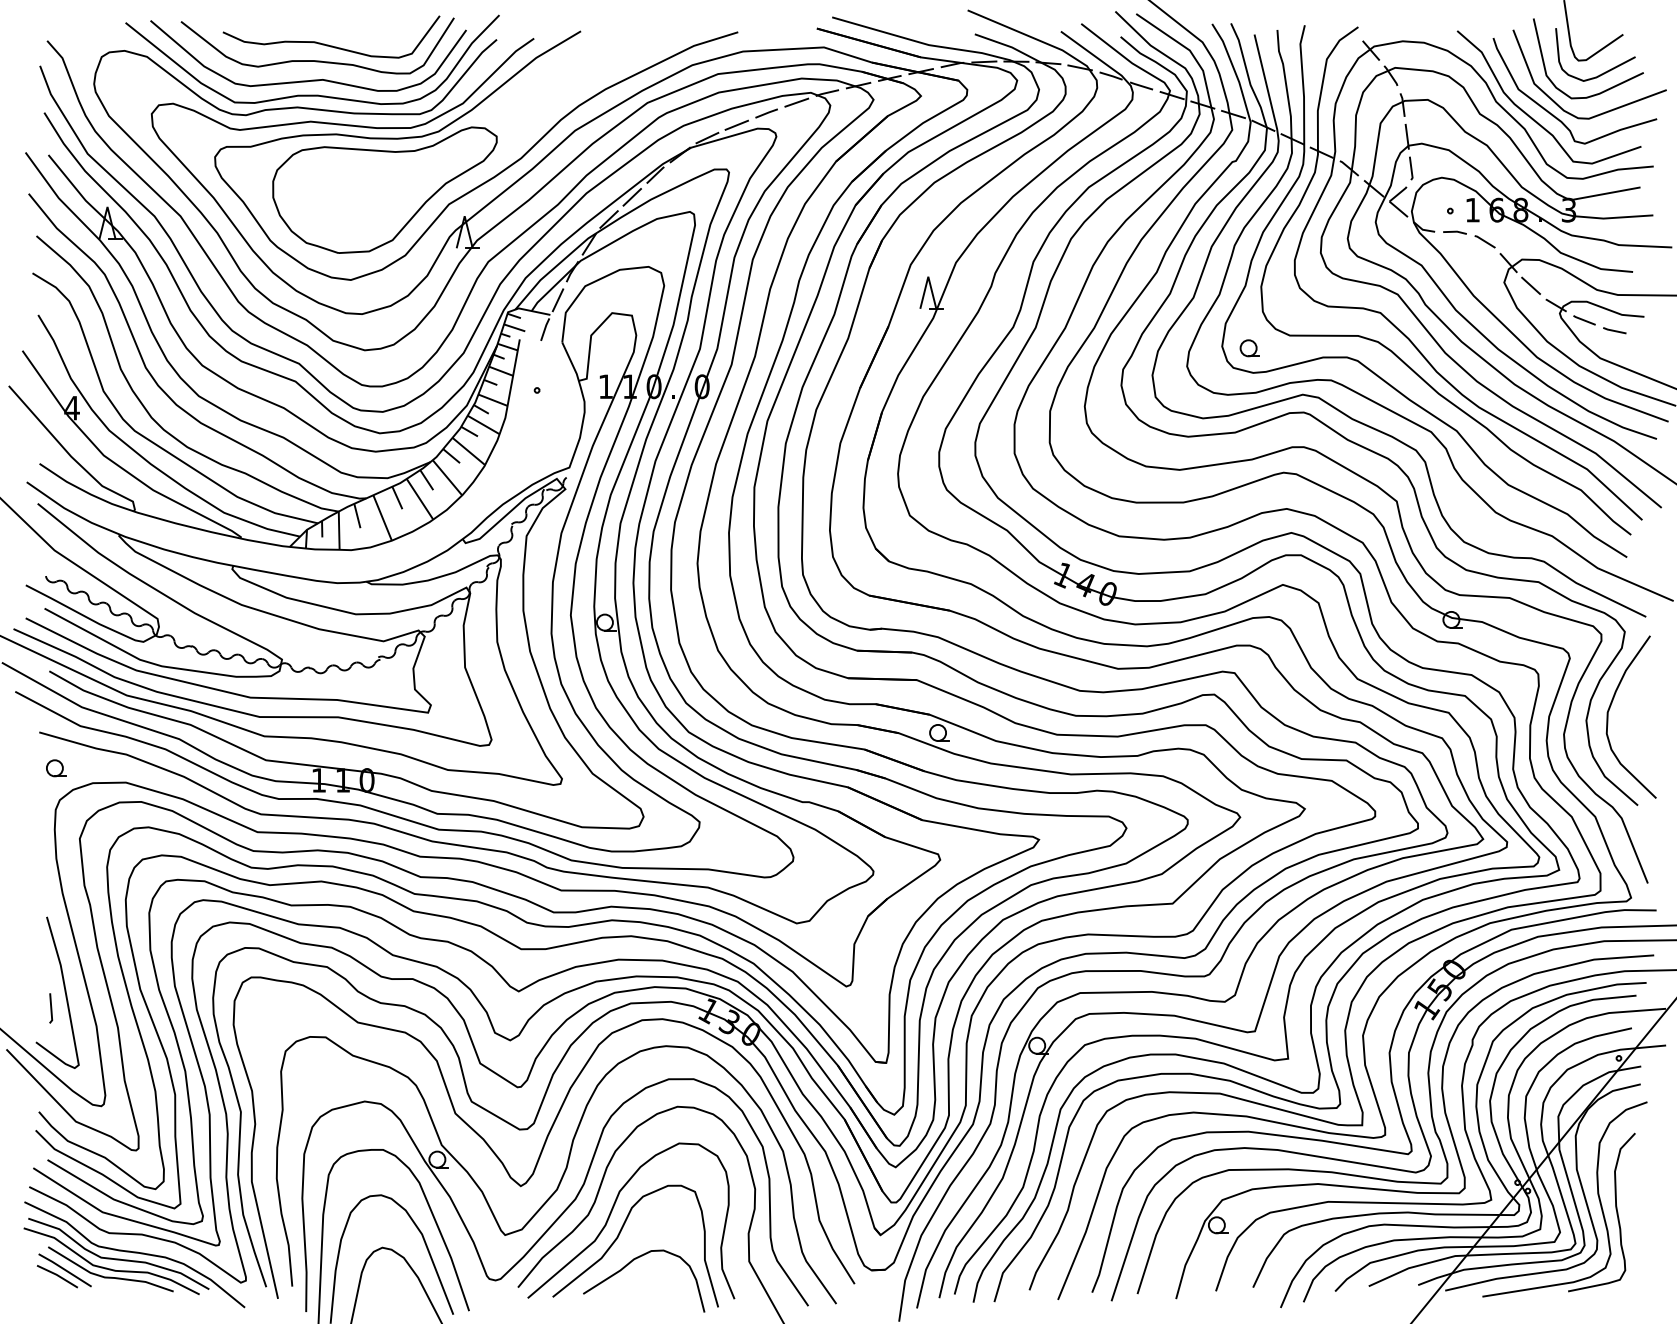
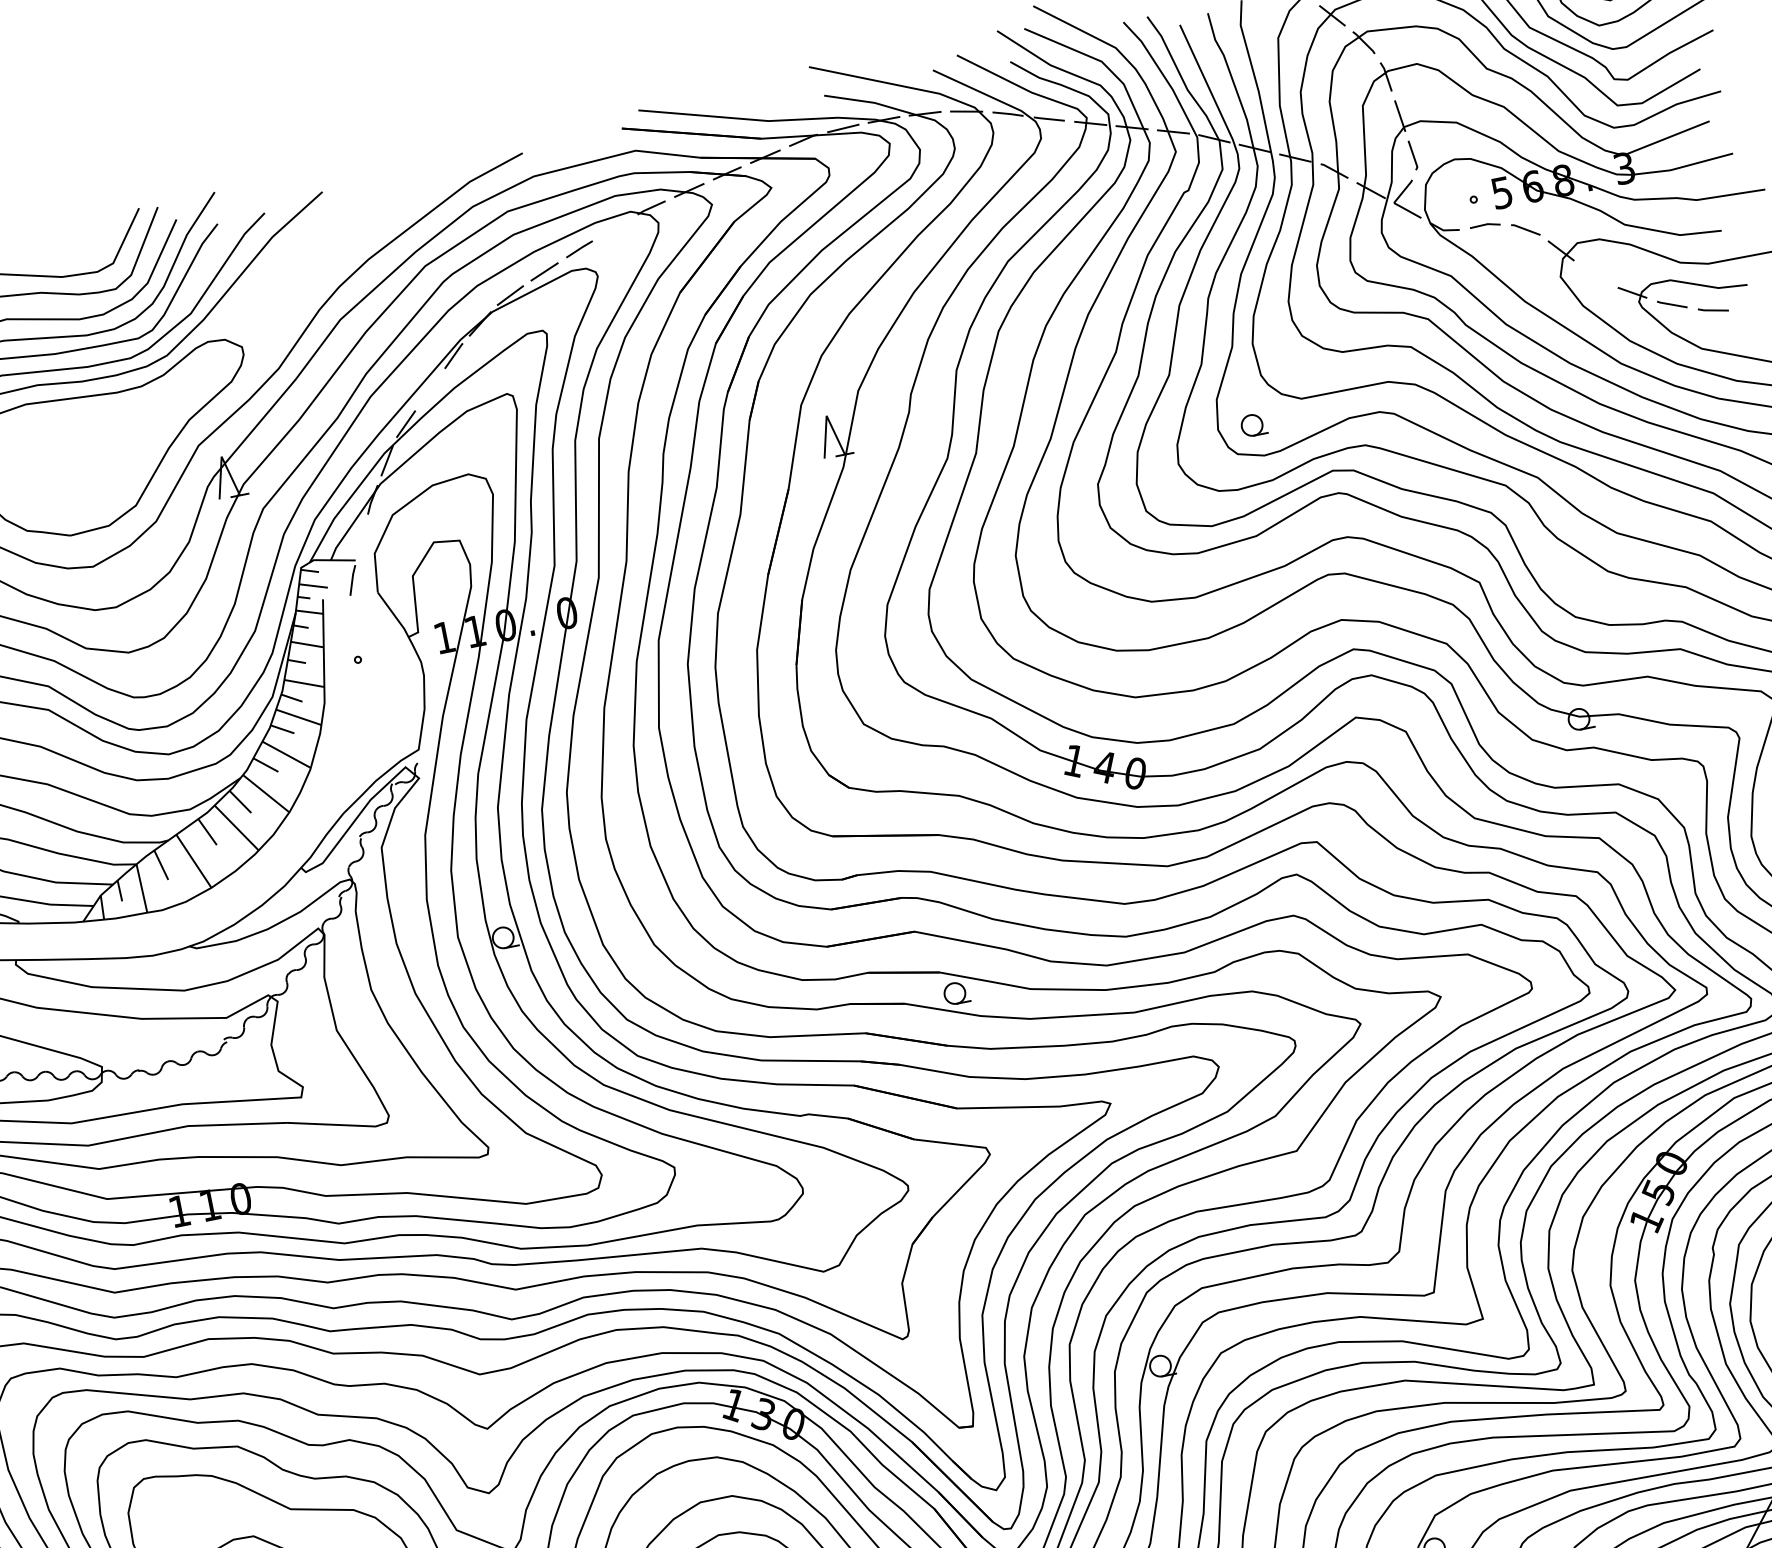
line: (796, 102) -> (614, 227), removed
line: (631, 197) -> (428, 390), removed
text: (1472, 210) -> (1501, 193), 1 -> 5
line: (1531, 285) -> (1595, 273), removed
line: (557, 300) -> (361, 540), removed

